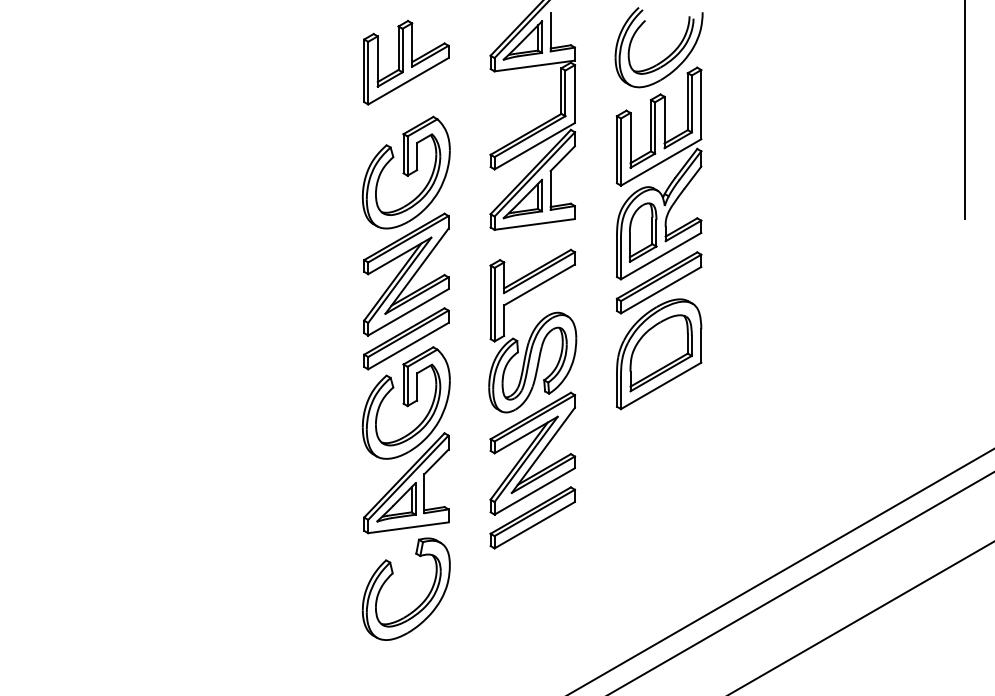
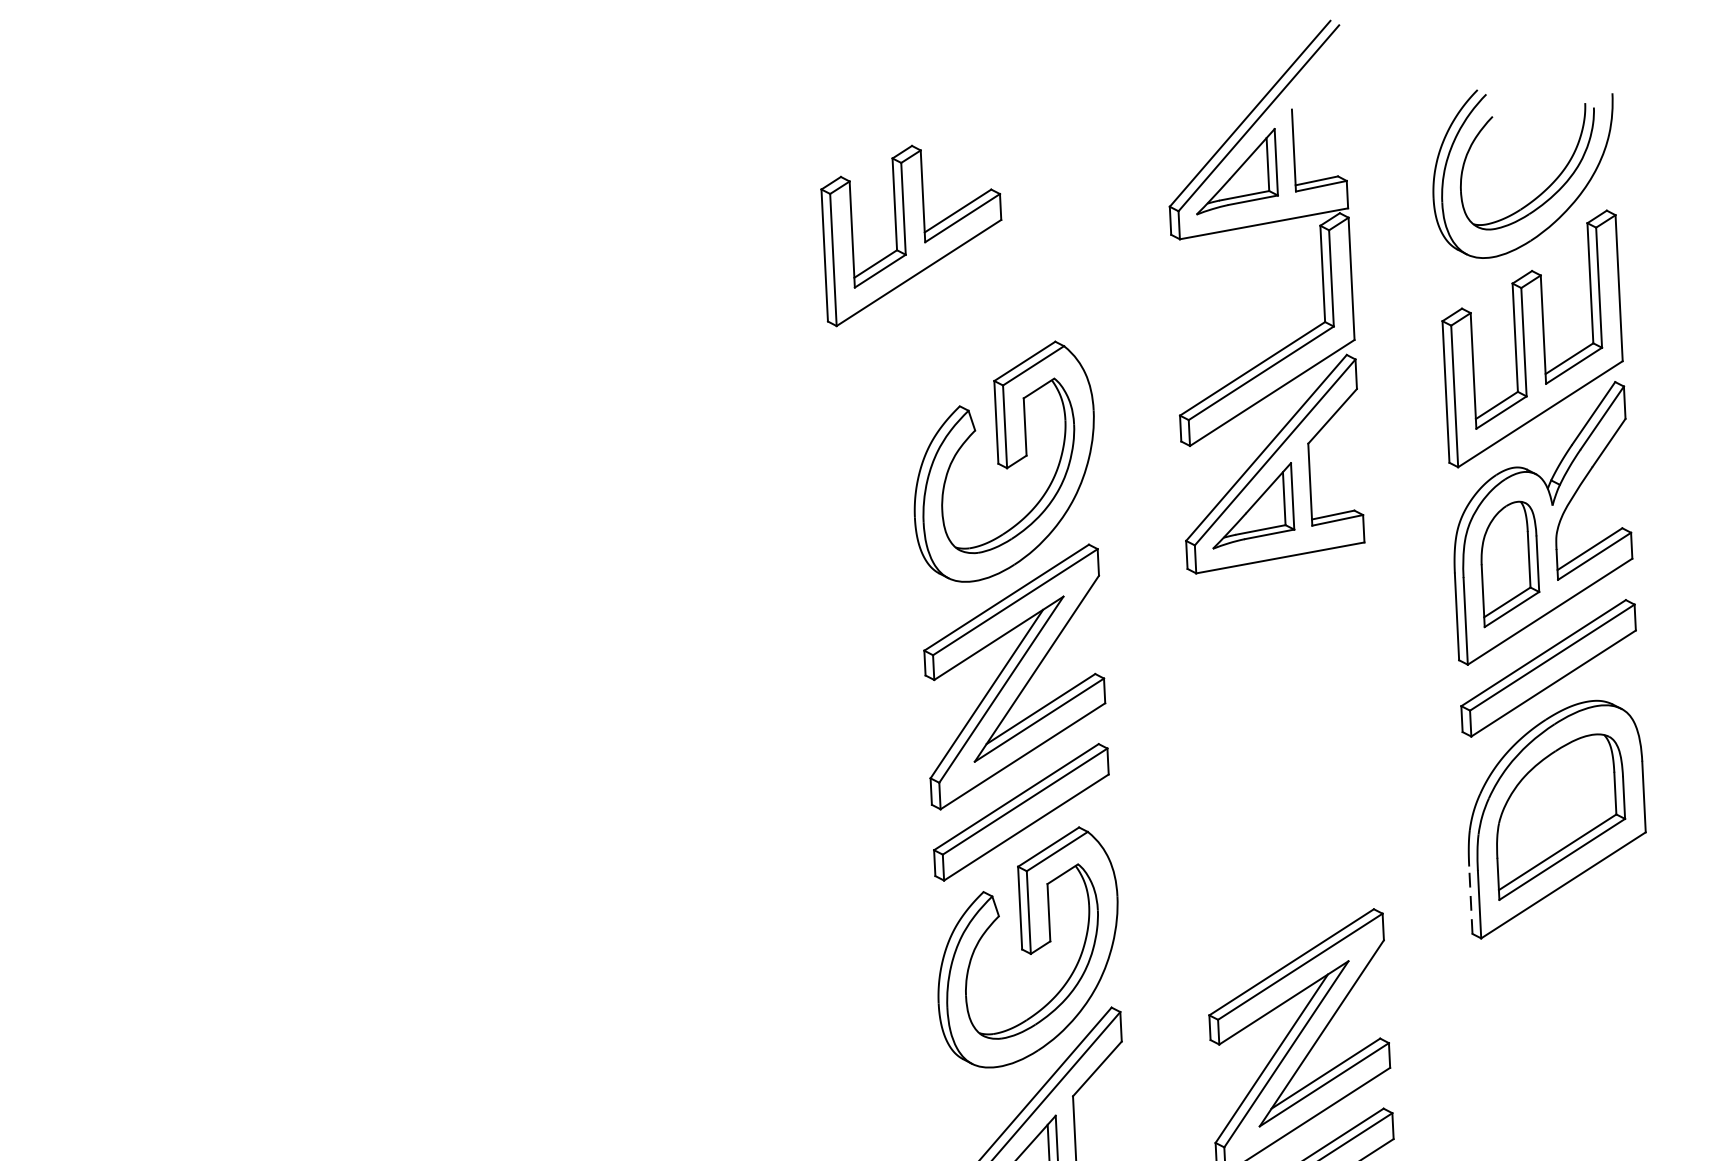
part: (406, 62) -> (913, 233), moved
part: (532, 330) -> (1286, 781), removed
line: (616, 390) -> (1469, 899), solid -> dashed

